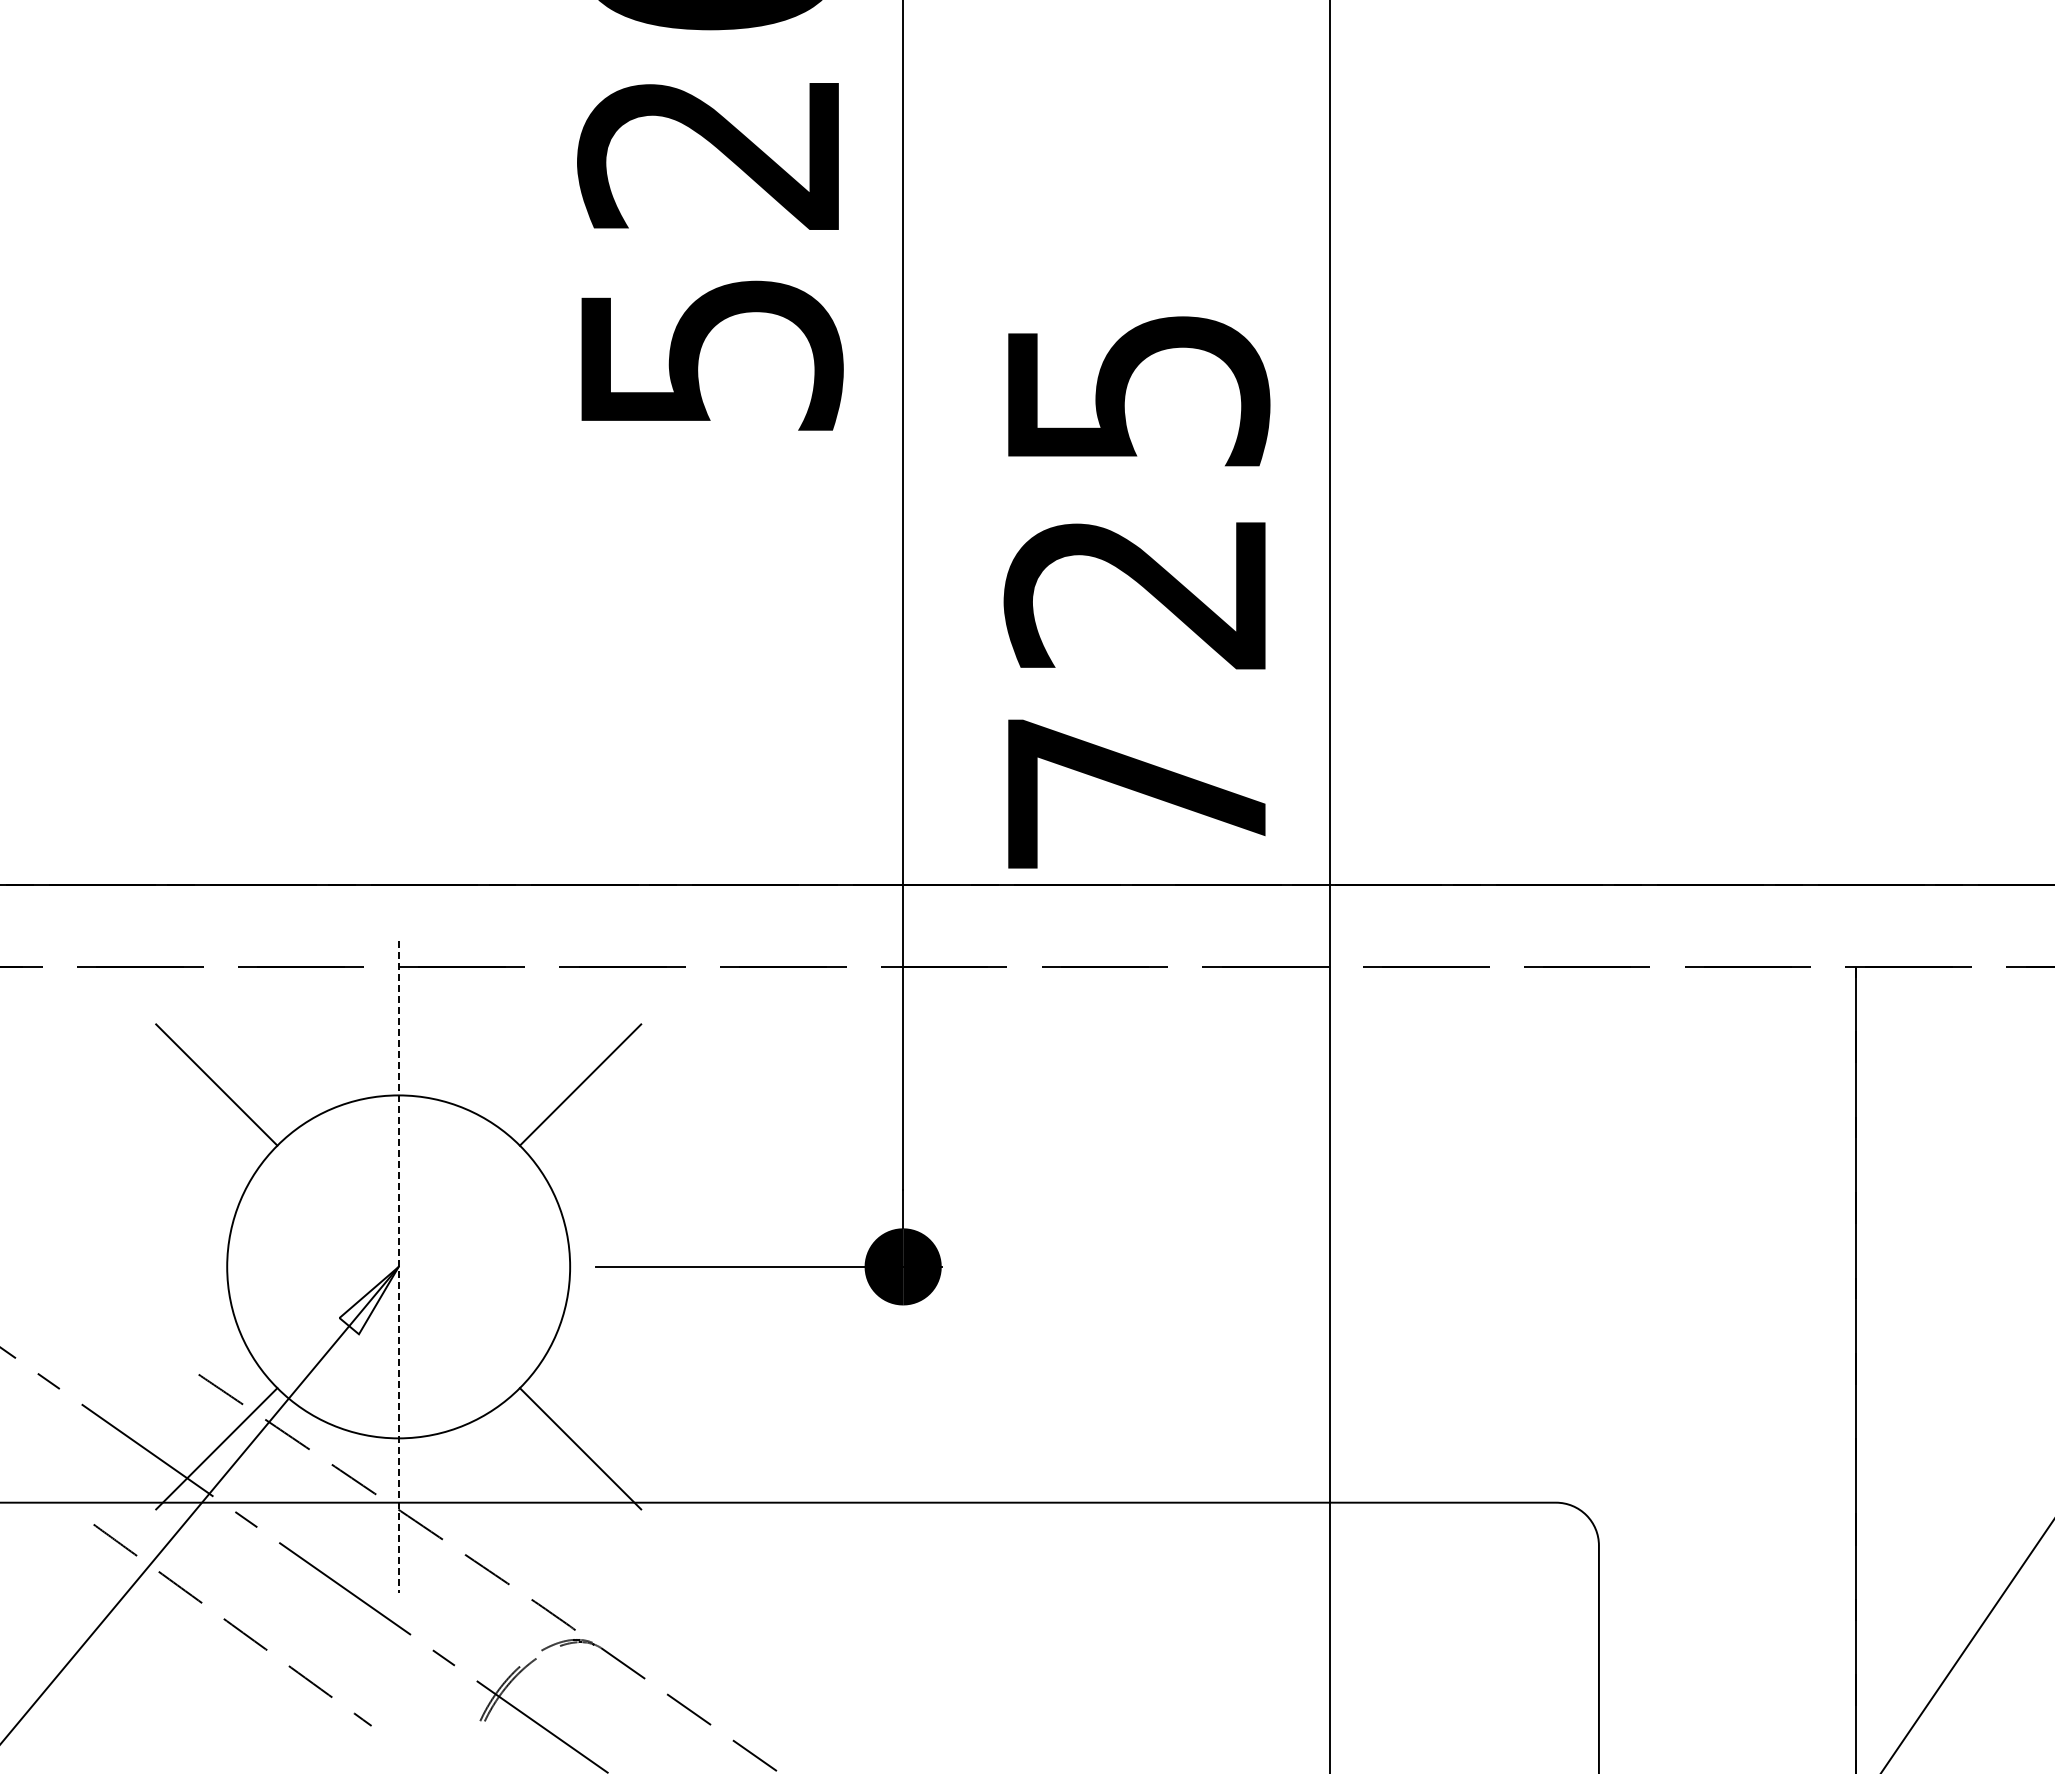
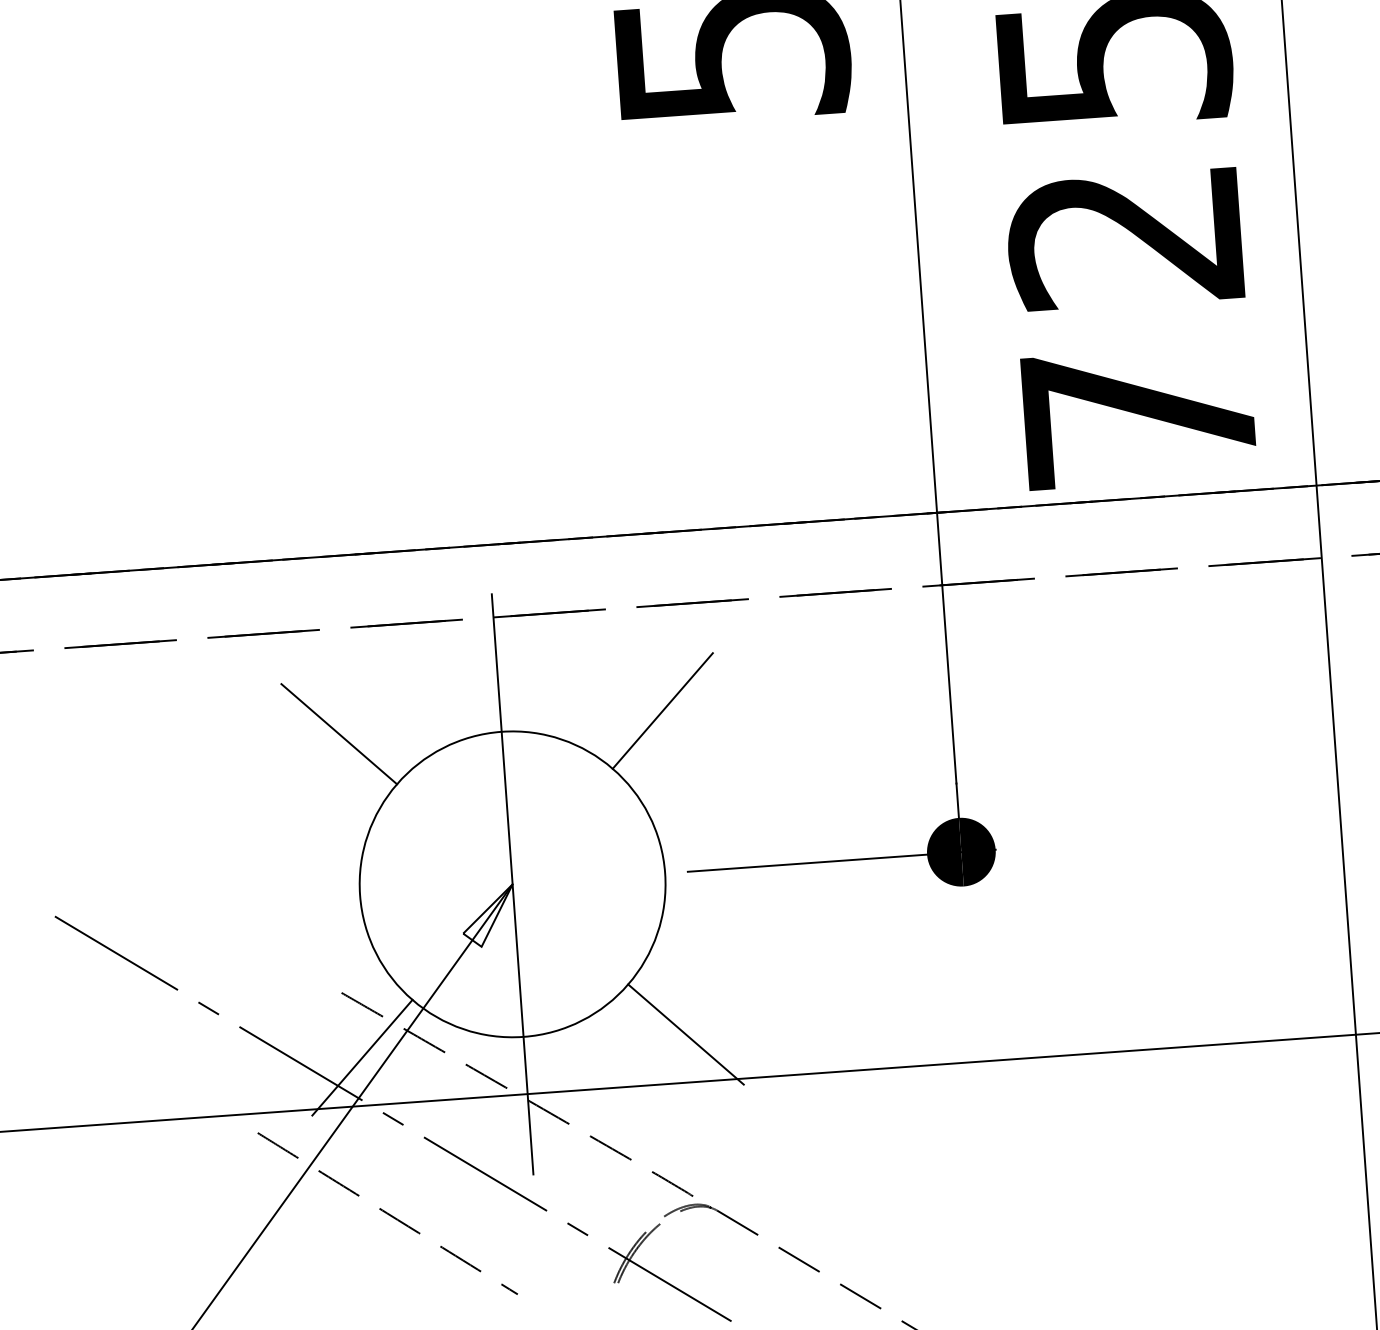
line: (398, 1267) -> (512, 884), dashed -> solid

